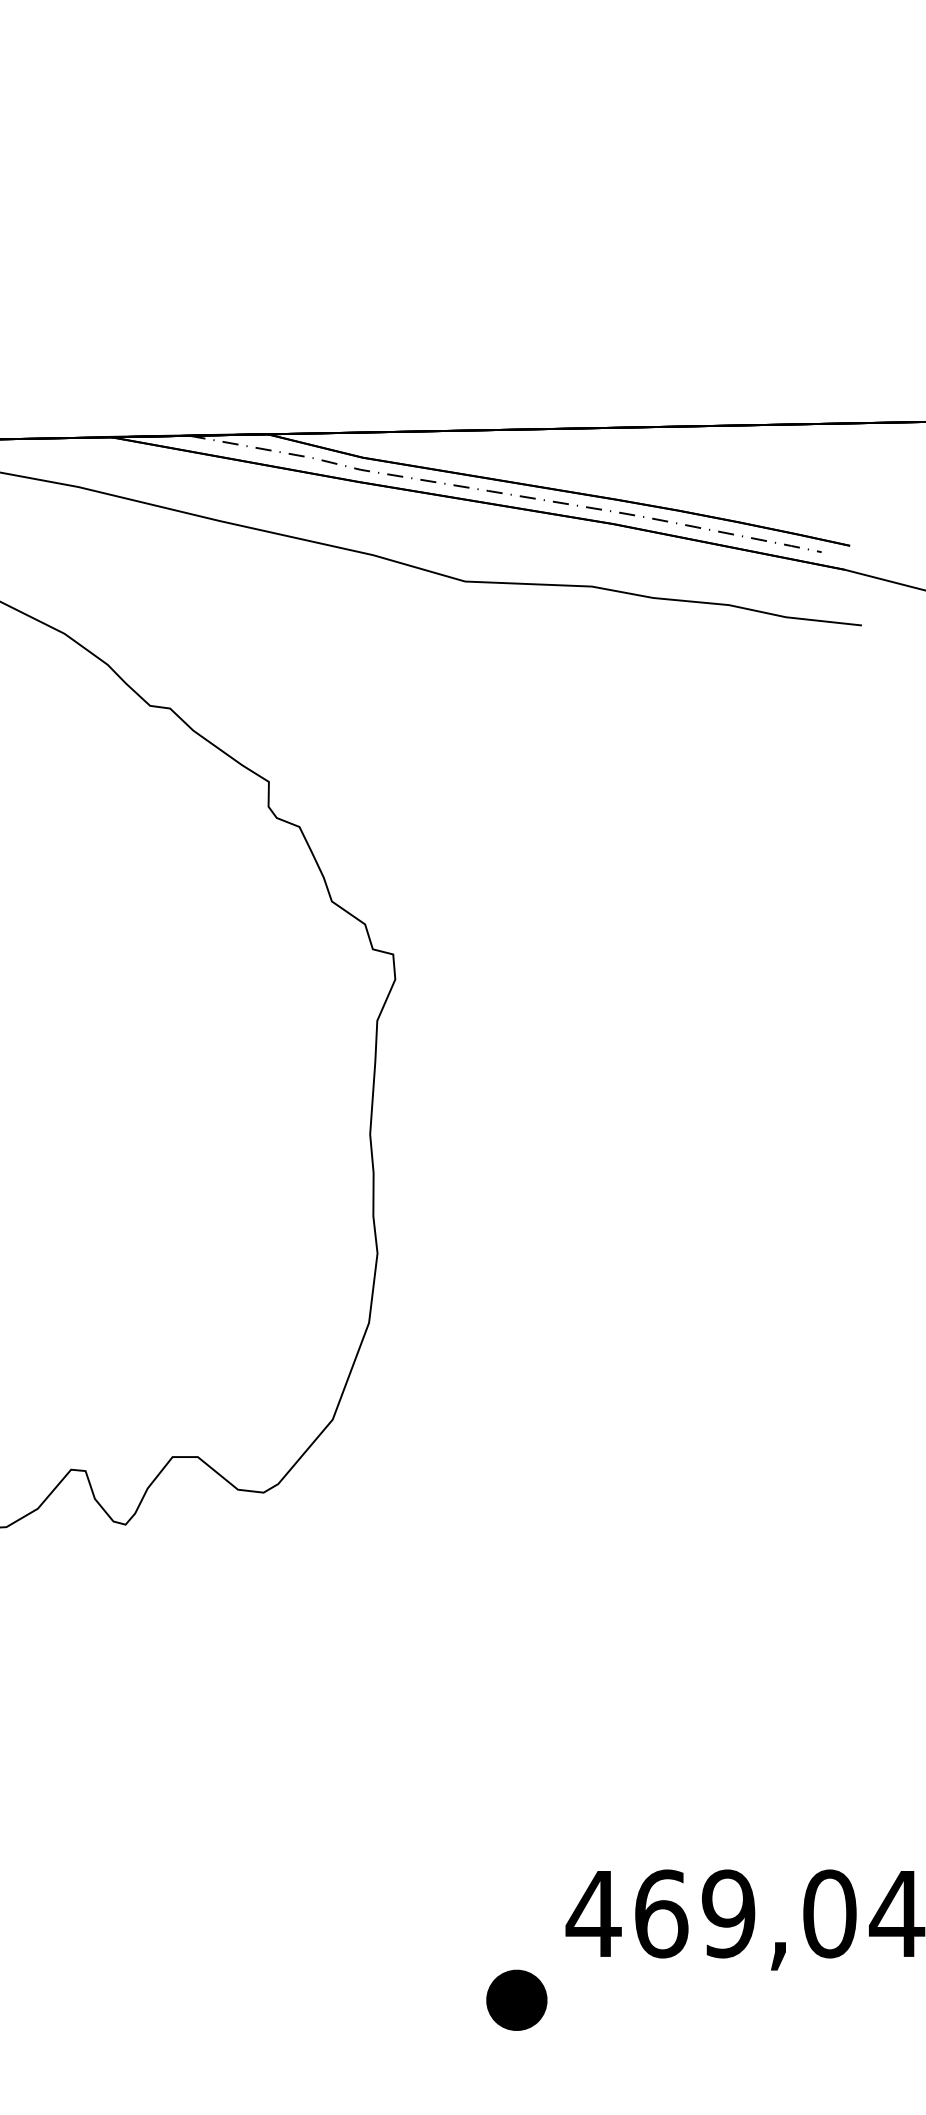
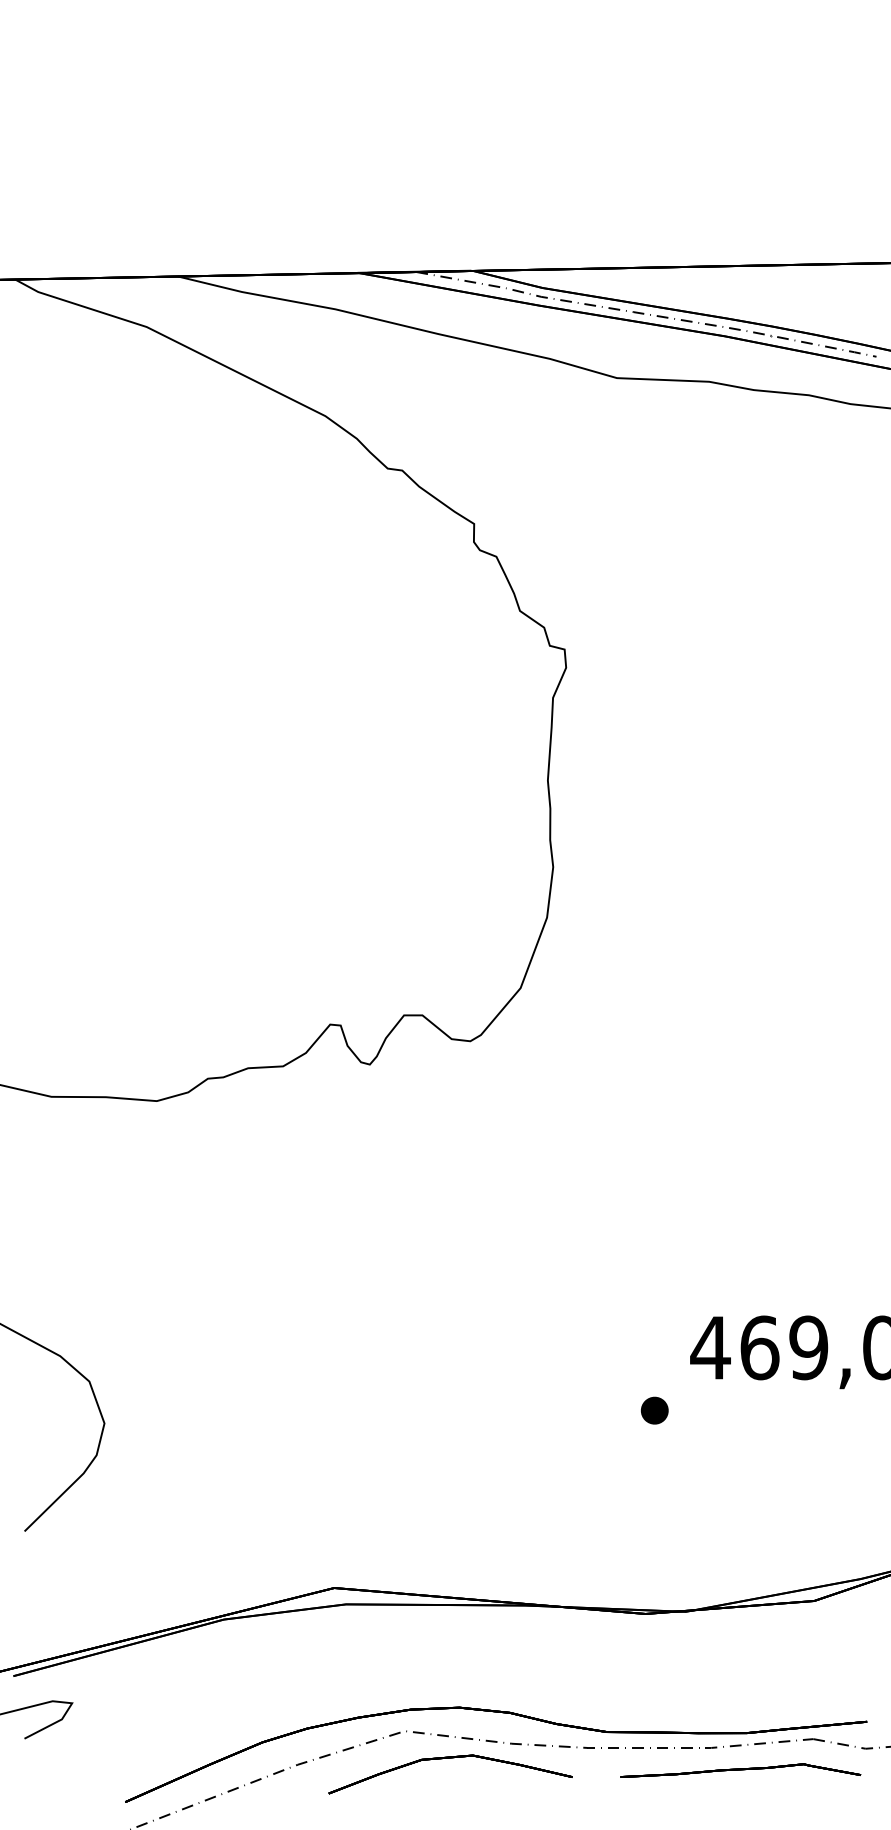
part: (516, 1999) -> (654, 1410), size x0.62

